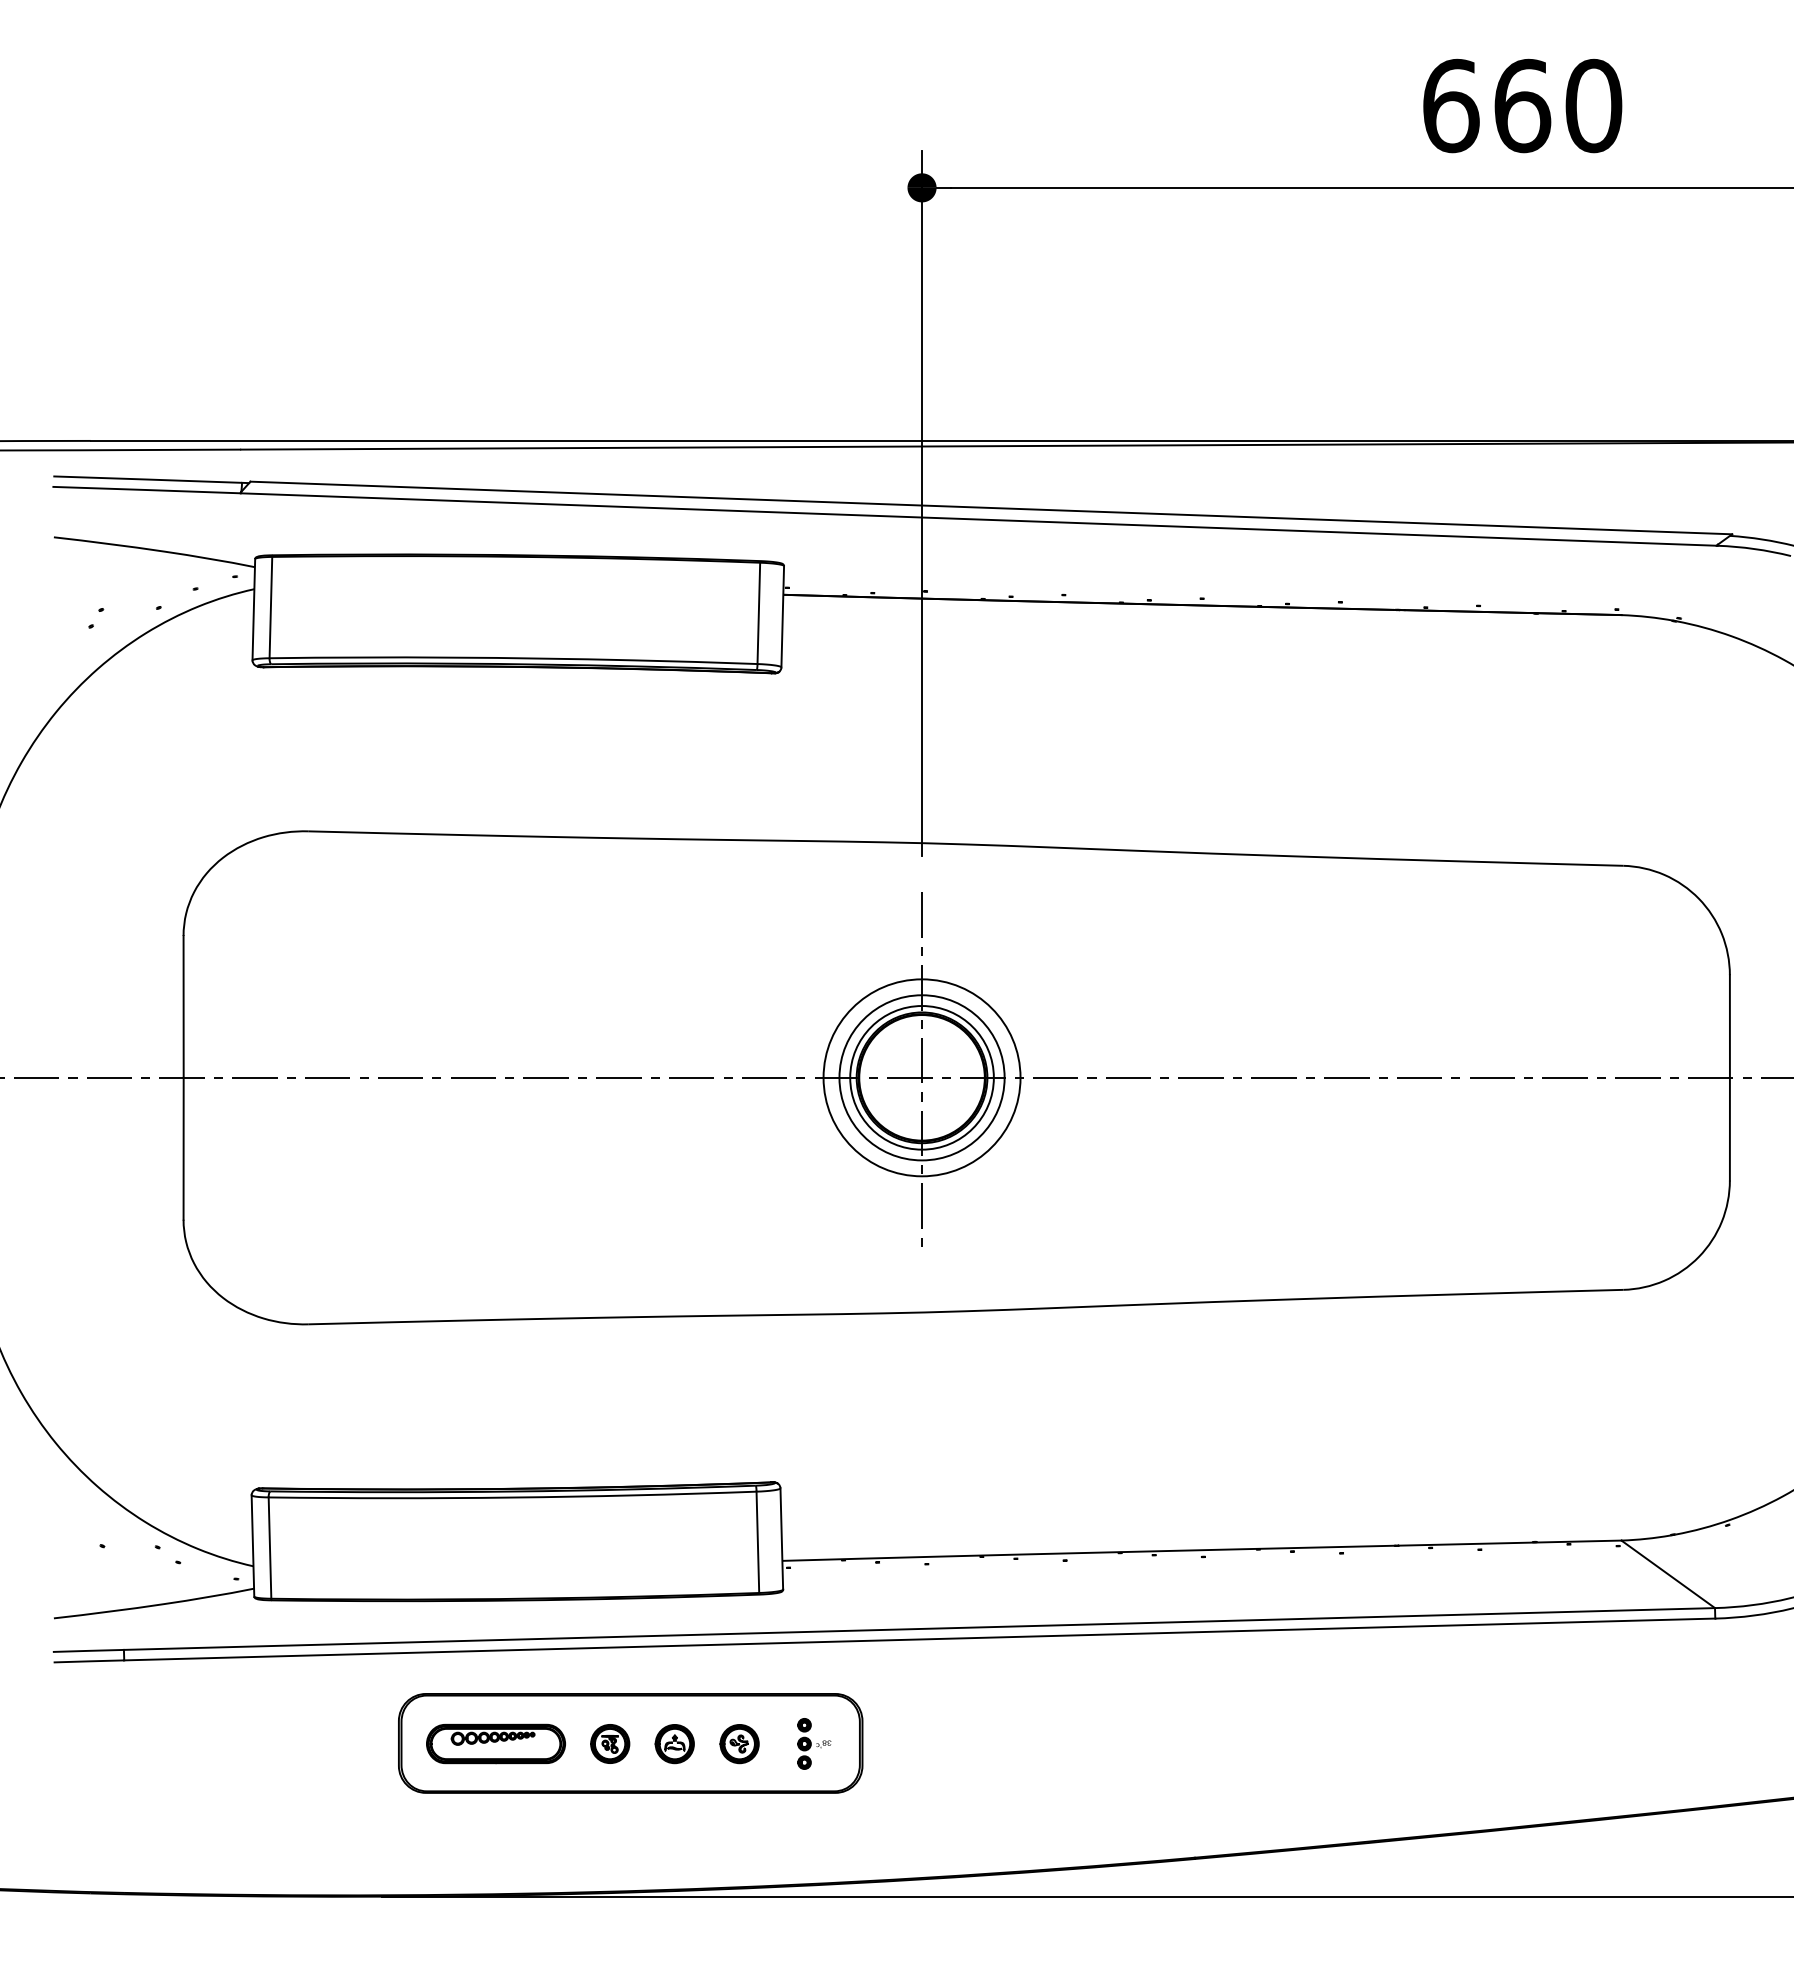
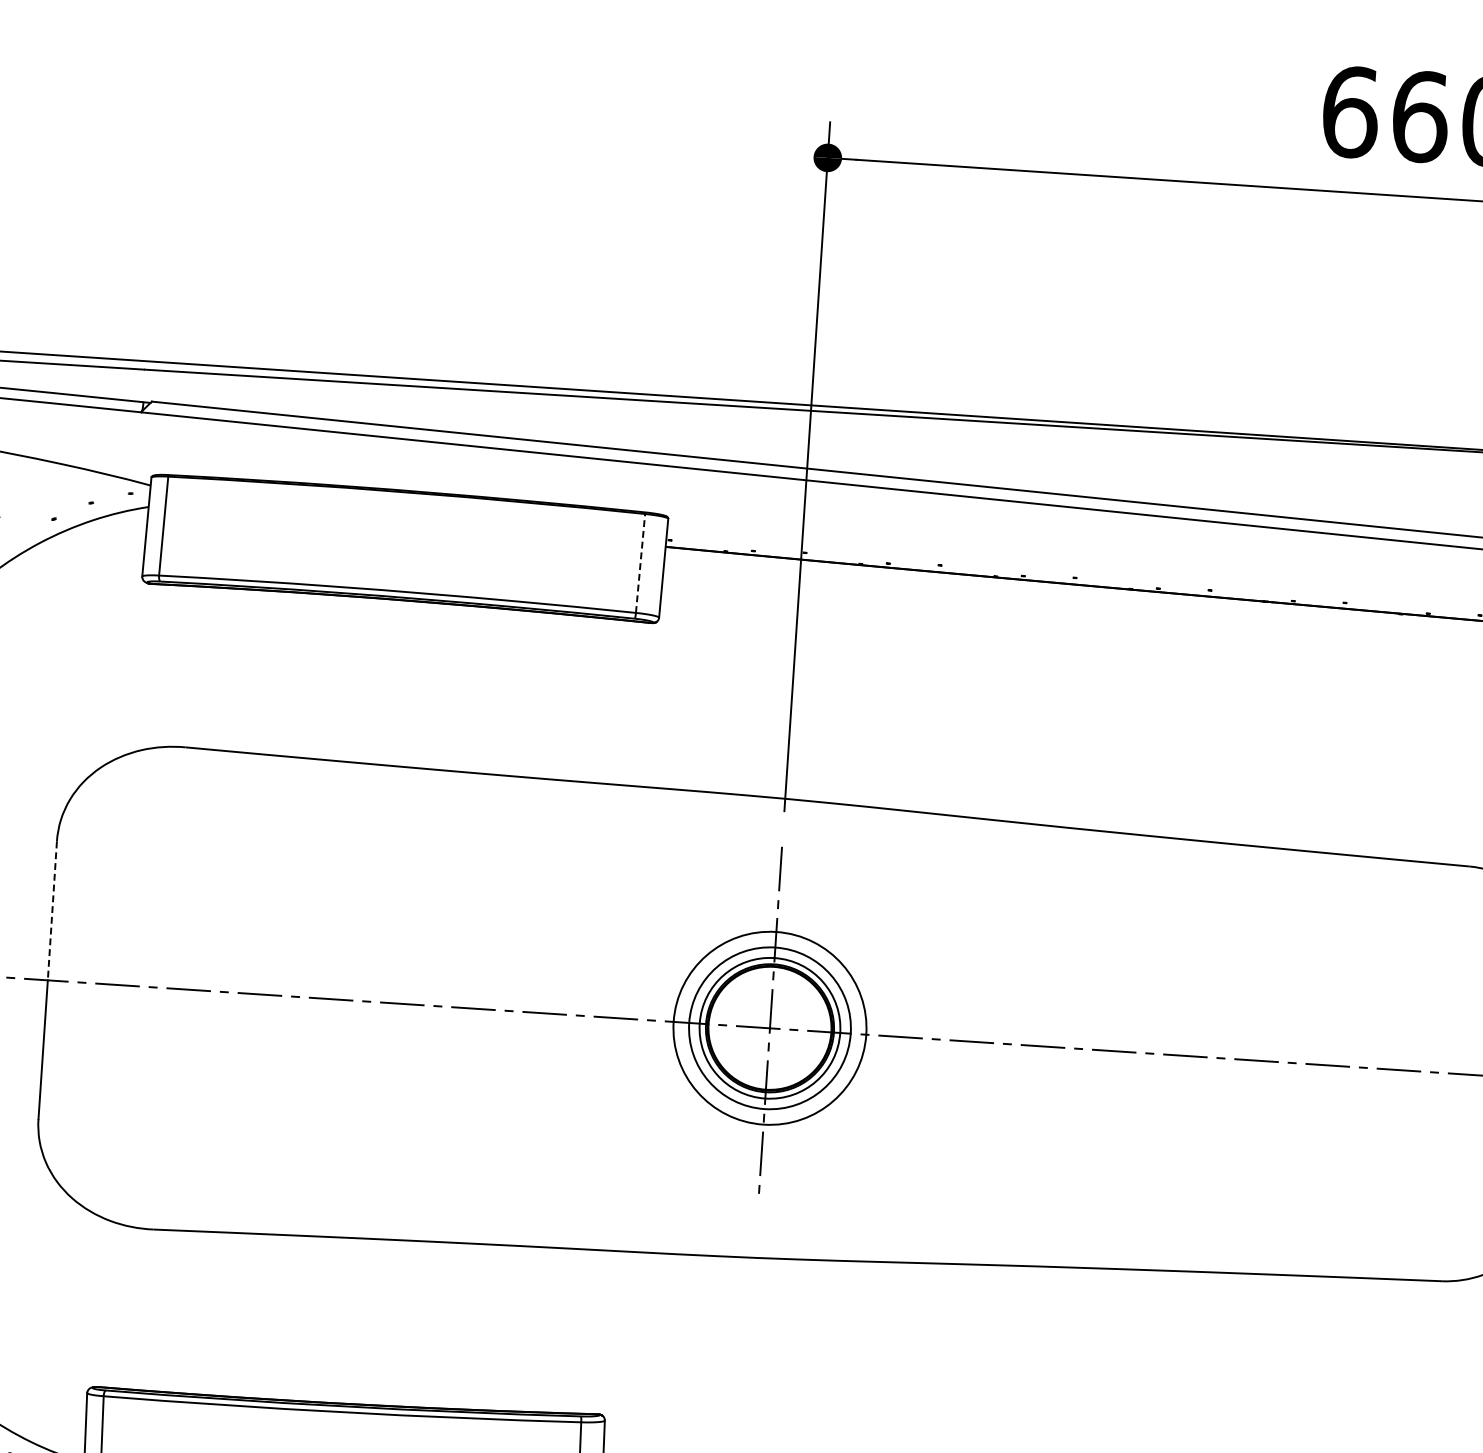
line: (758, 613) -> (640, 563), solid -> dashed
line: (183, 1006) -> (52, 910), solid -> dashed

